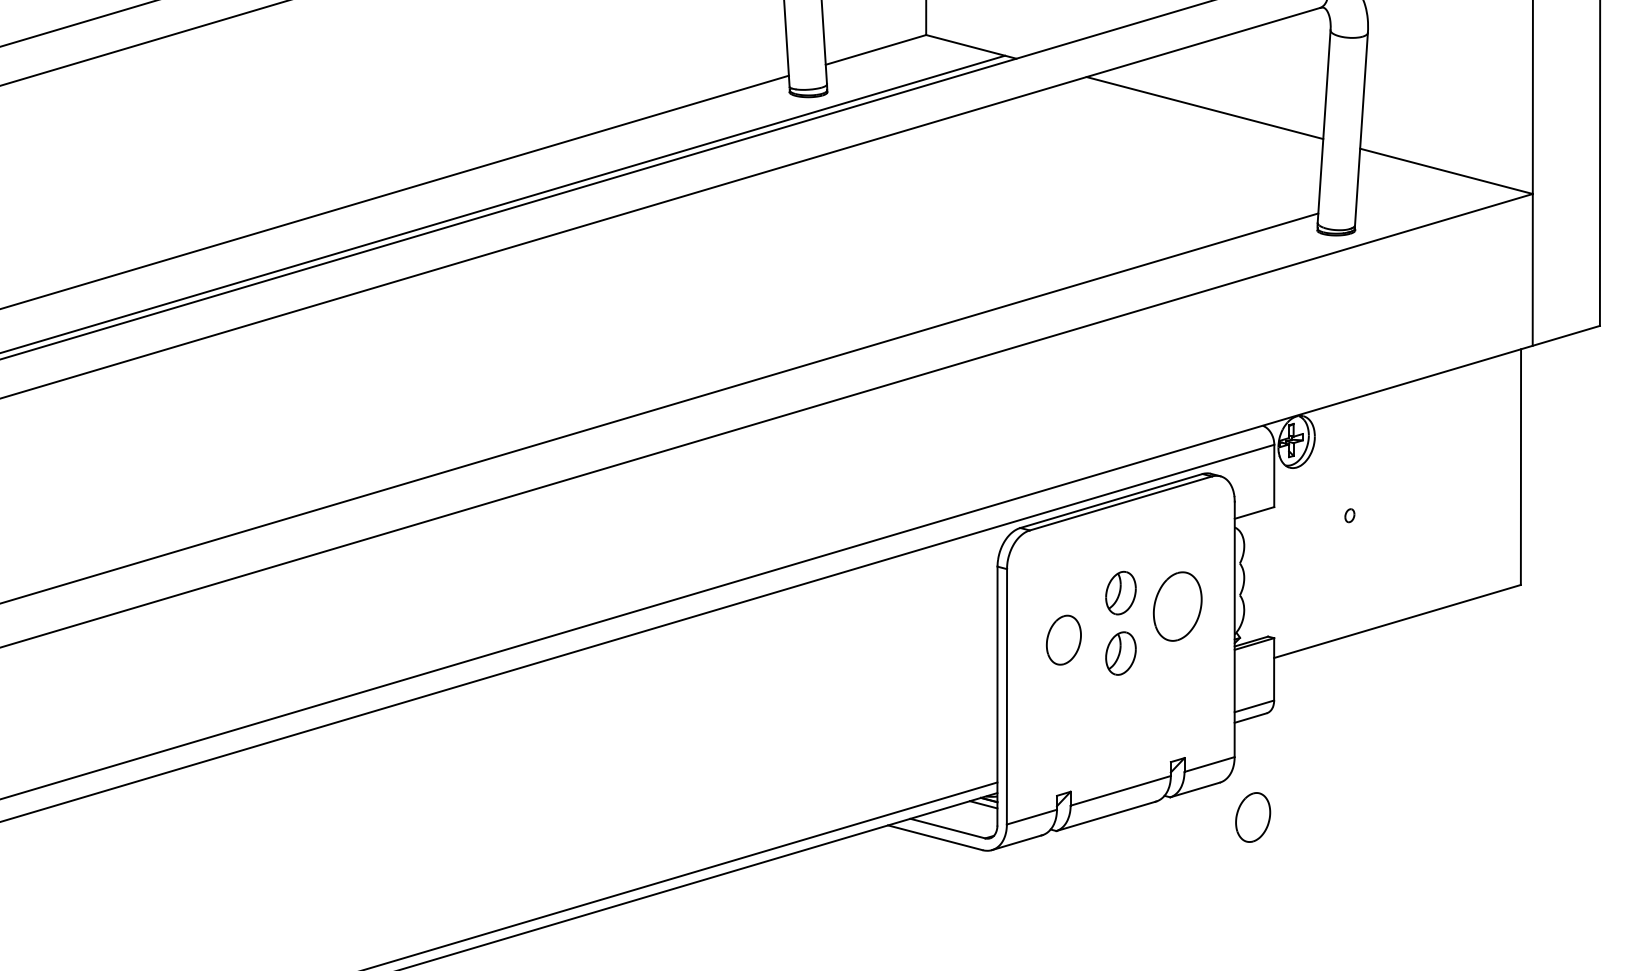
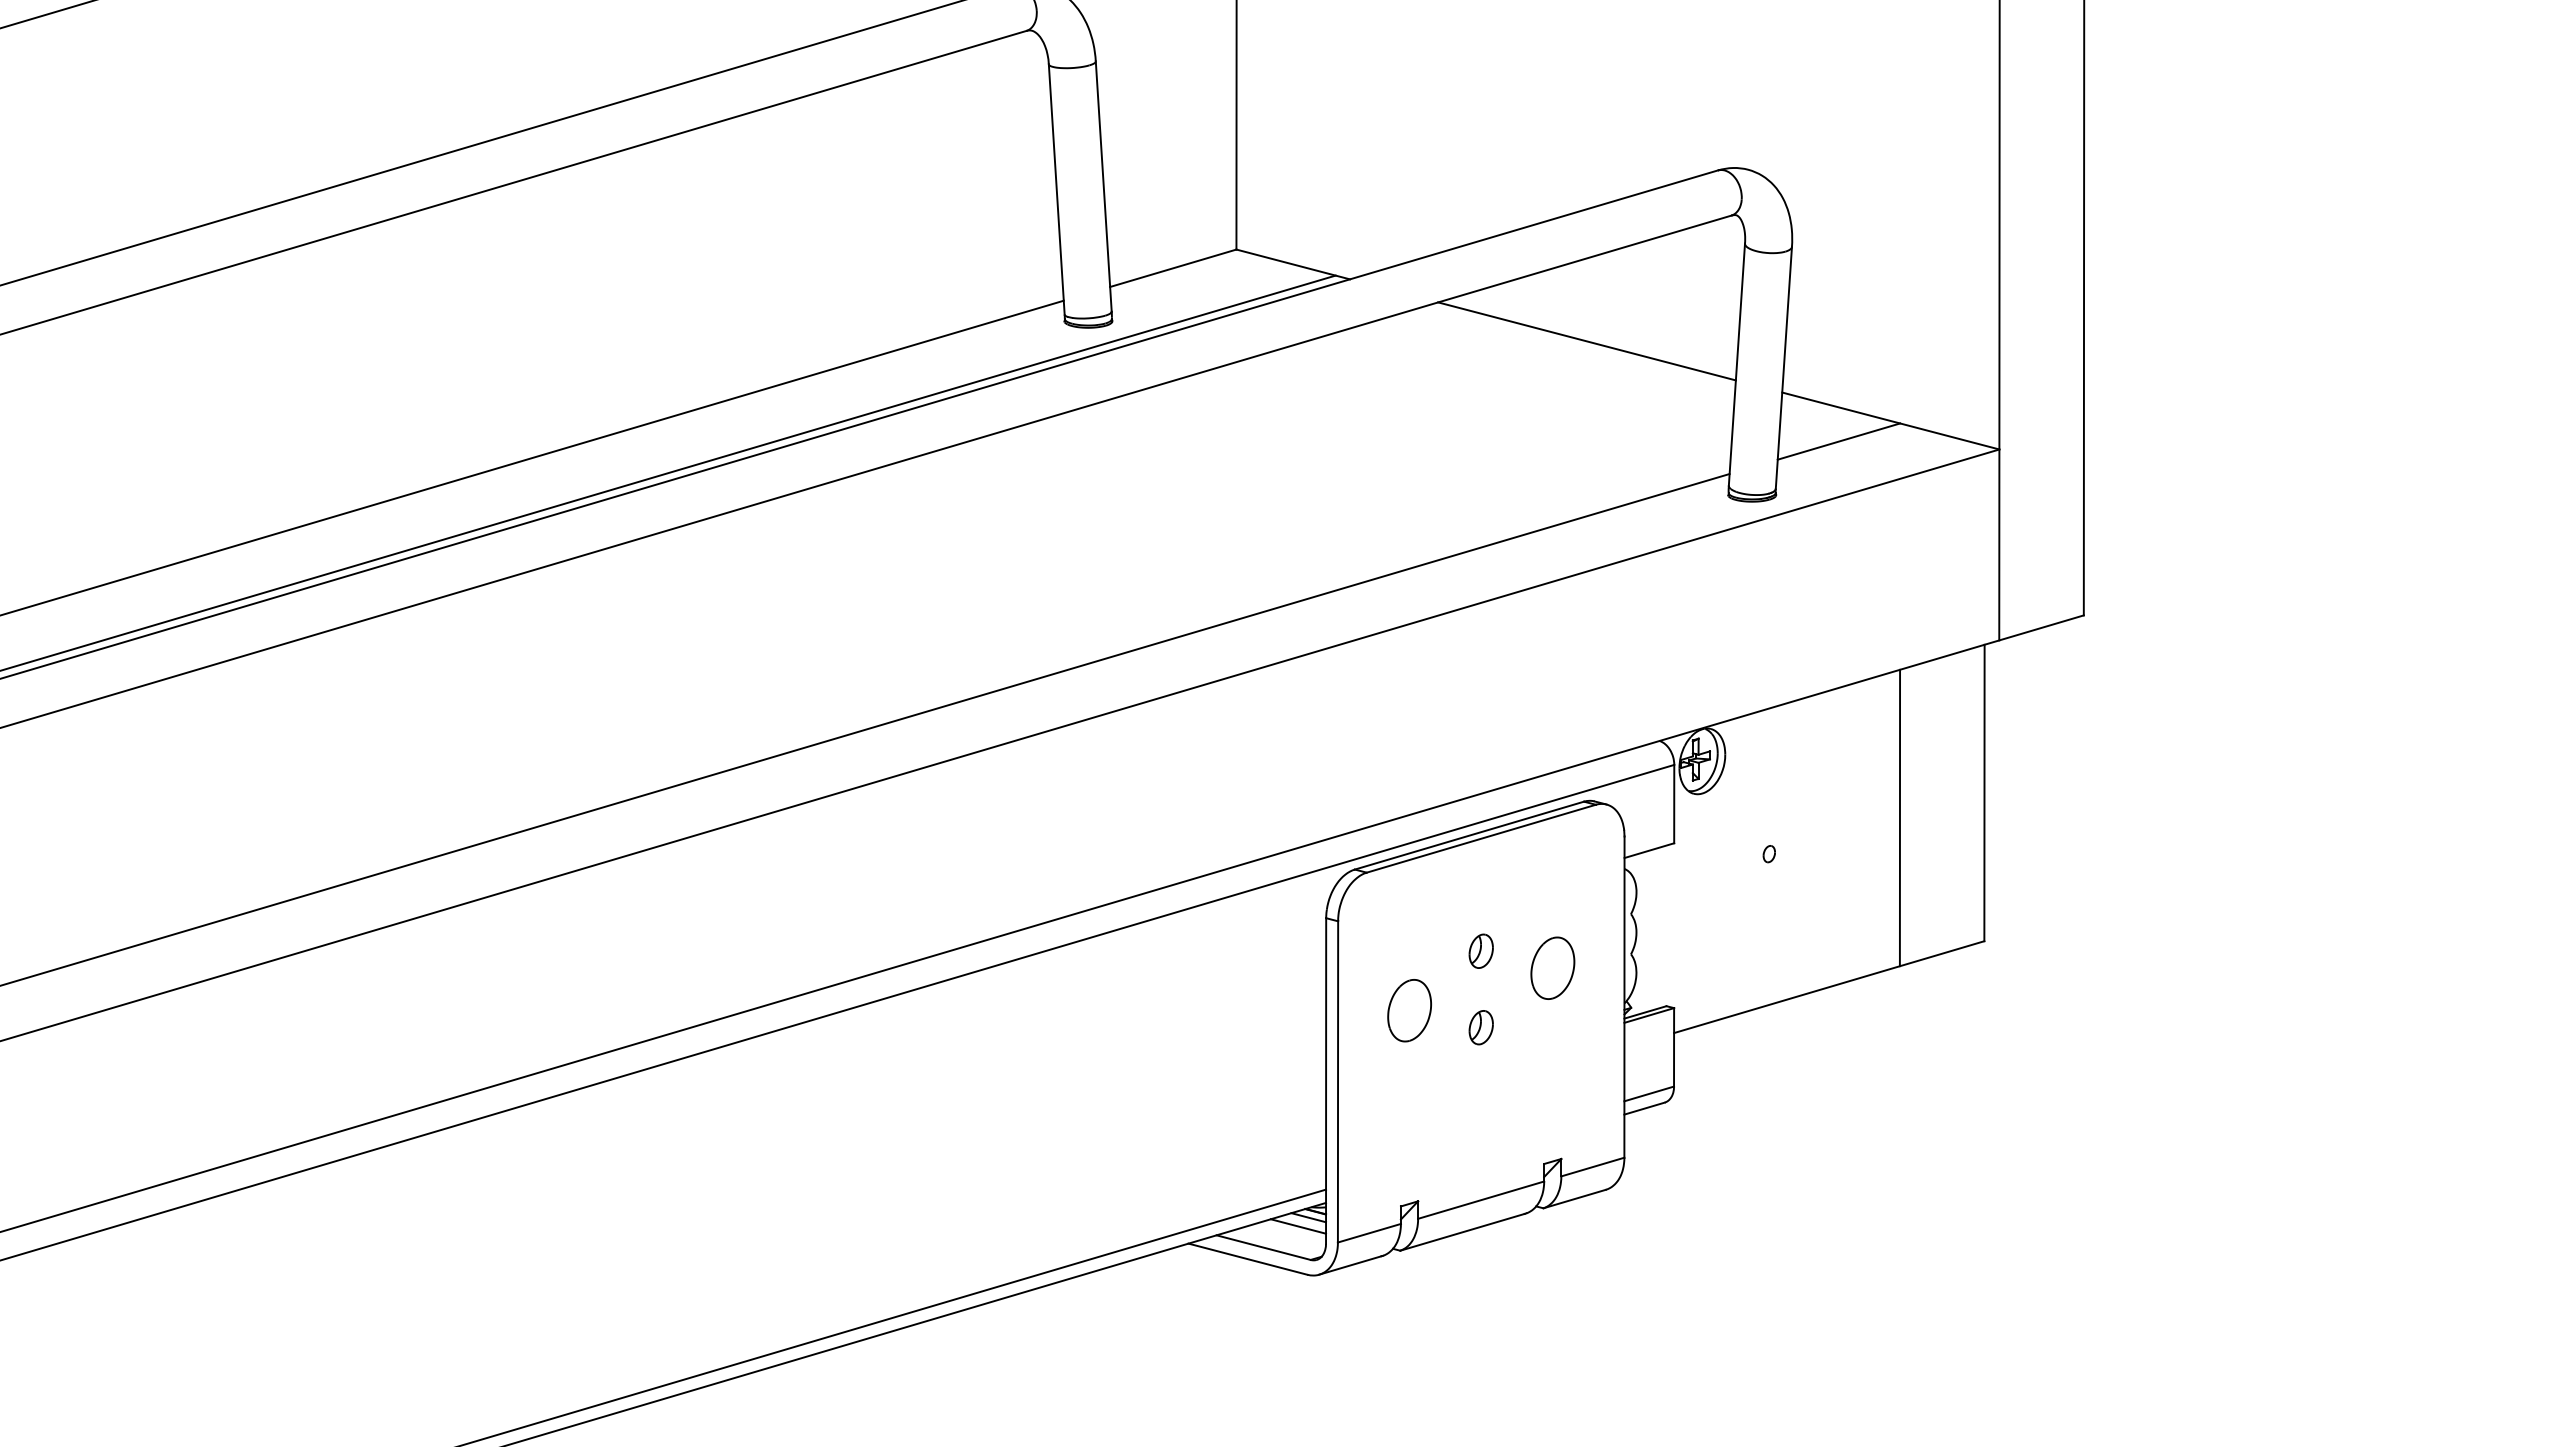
line: (1404, 187) -> (1838, 441), added
line: (1453, 486) -> (1899, 817), added
part: (1120, 592) -> (1480, 950), size x0.62
part: (1177, 605) -> (1552, 967), size x0.71
part: (1120, 653) -> (1480, 1027), size x0.62
line: (975, 811) -> (1298, 1226), added
part: (1253, 817) -> (1647, 1233), removed

